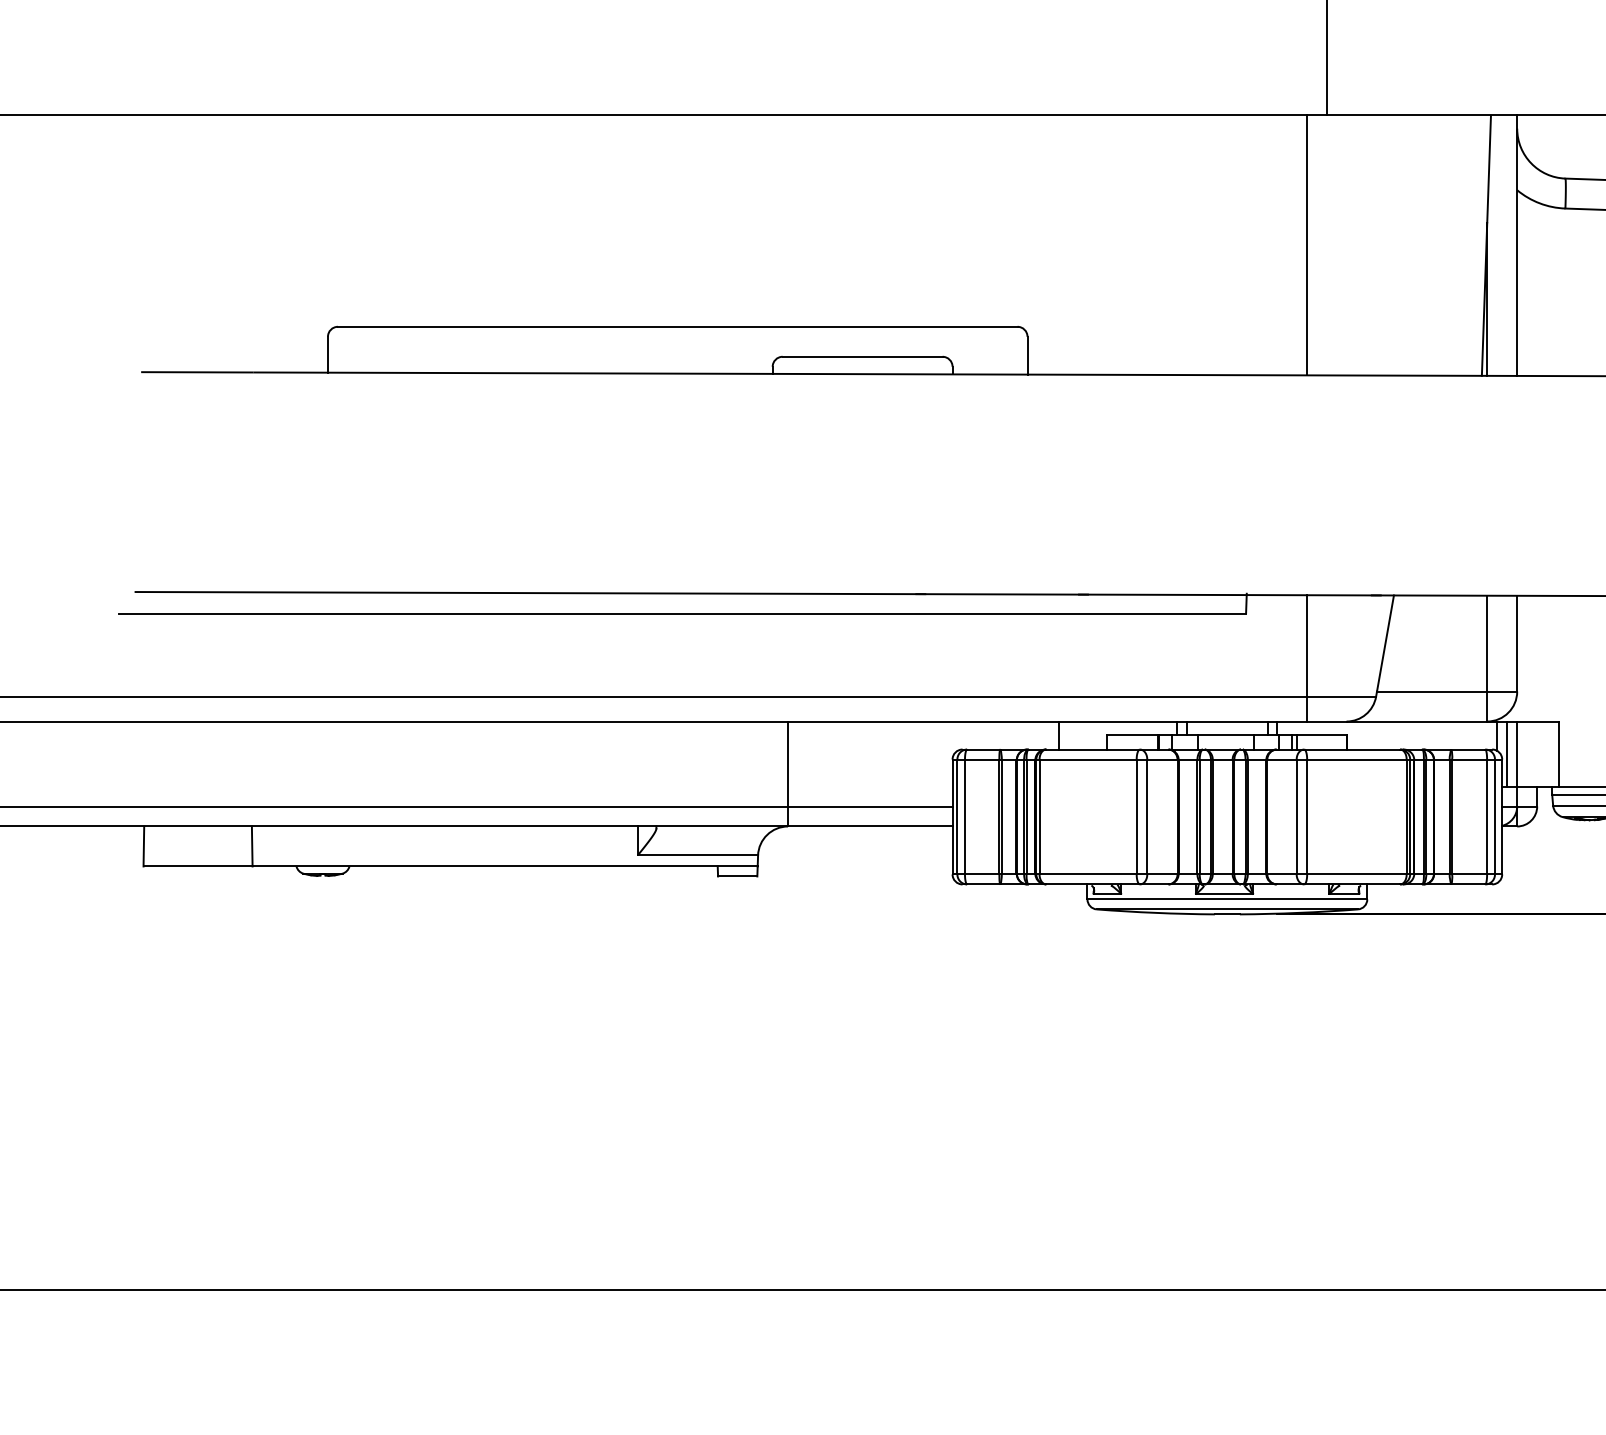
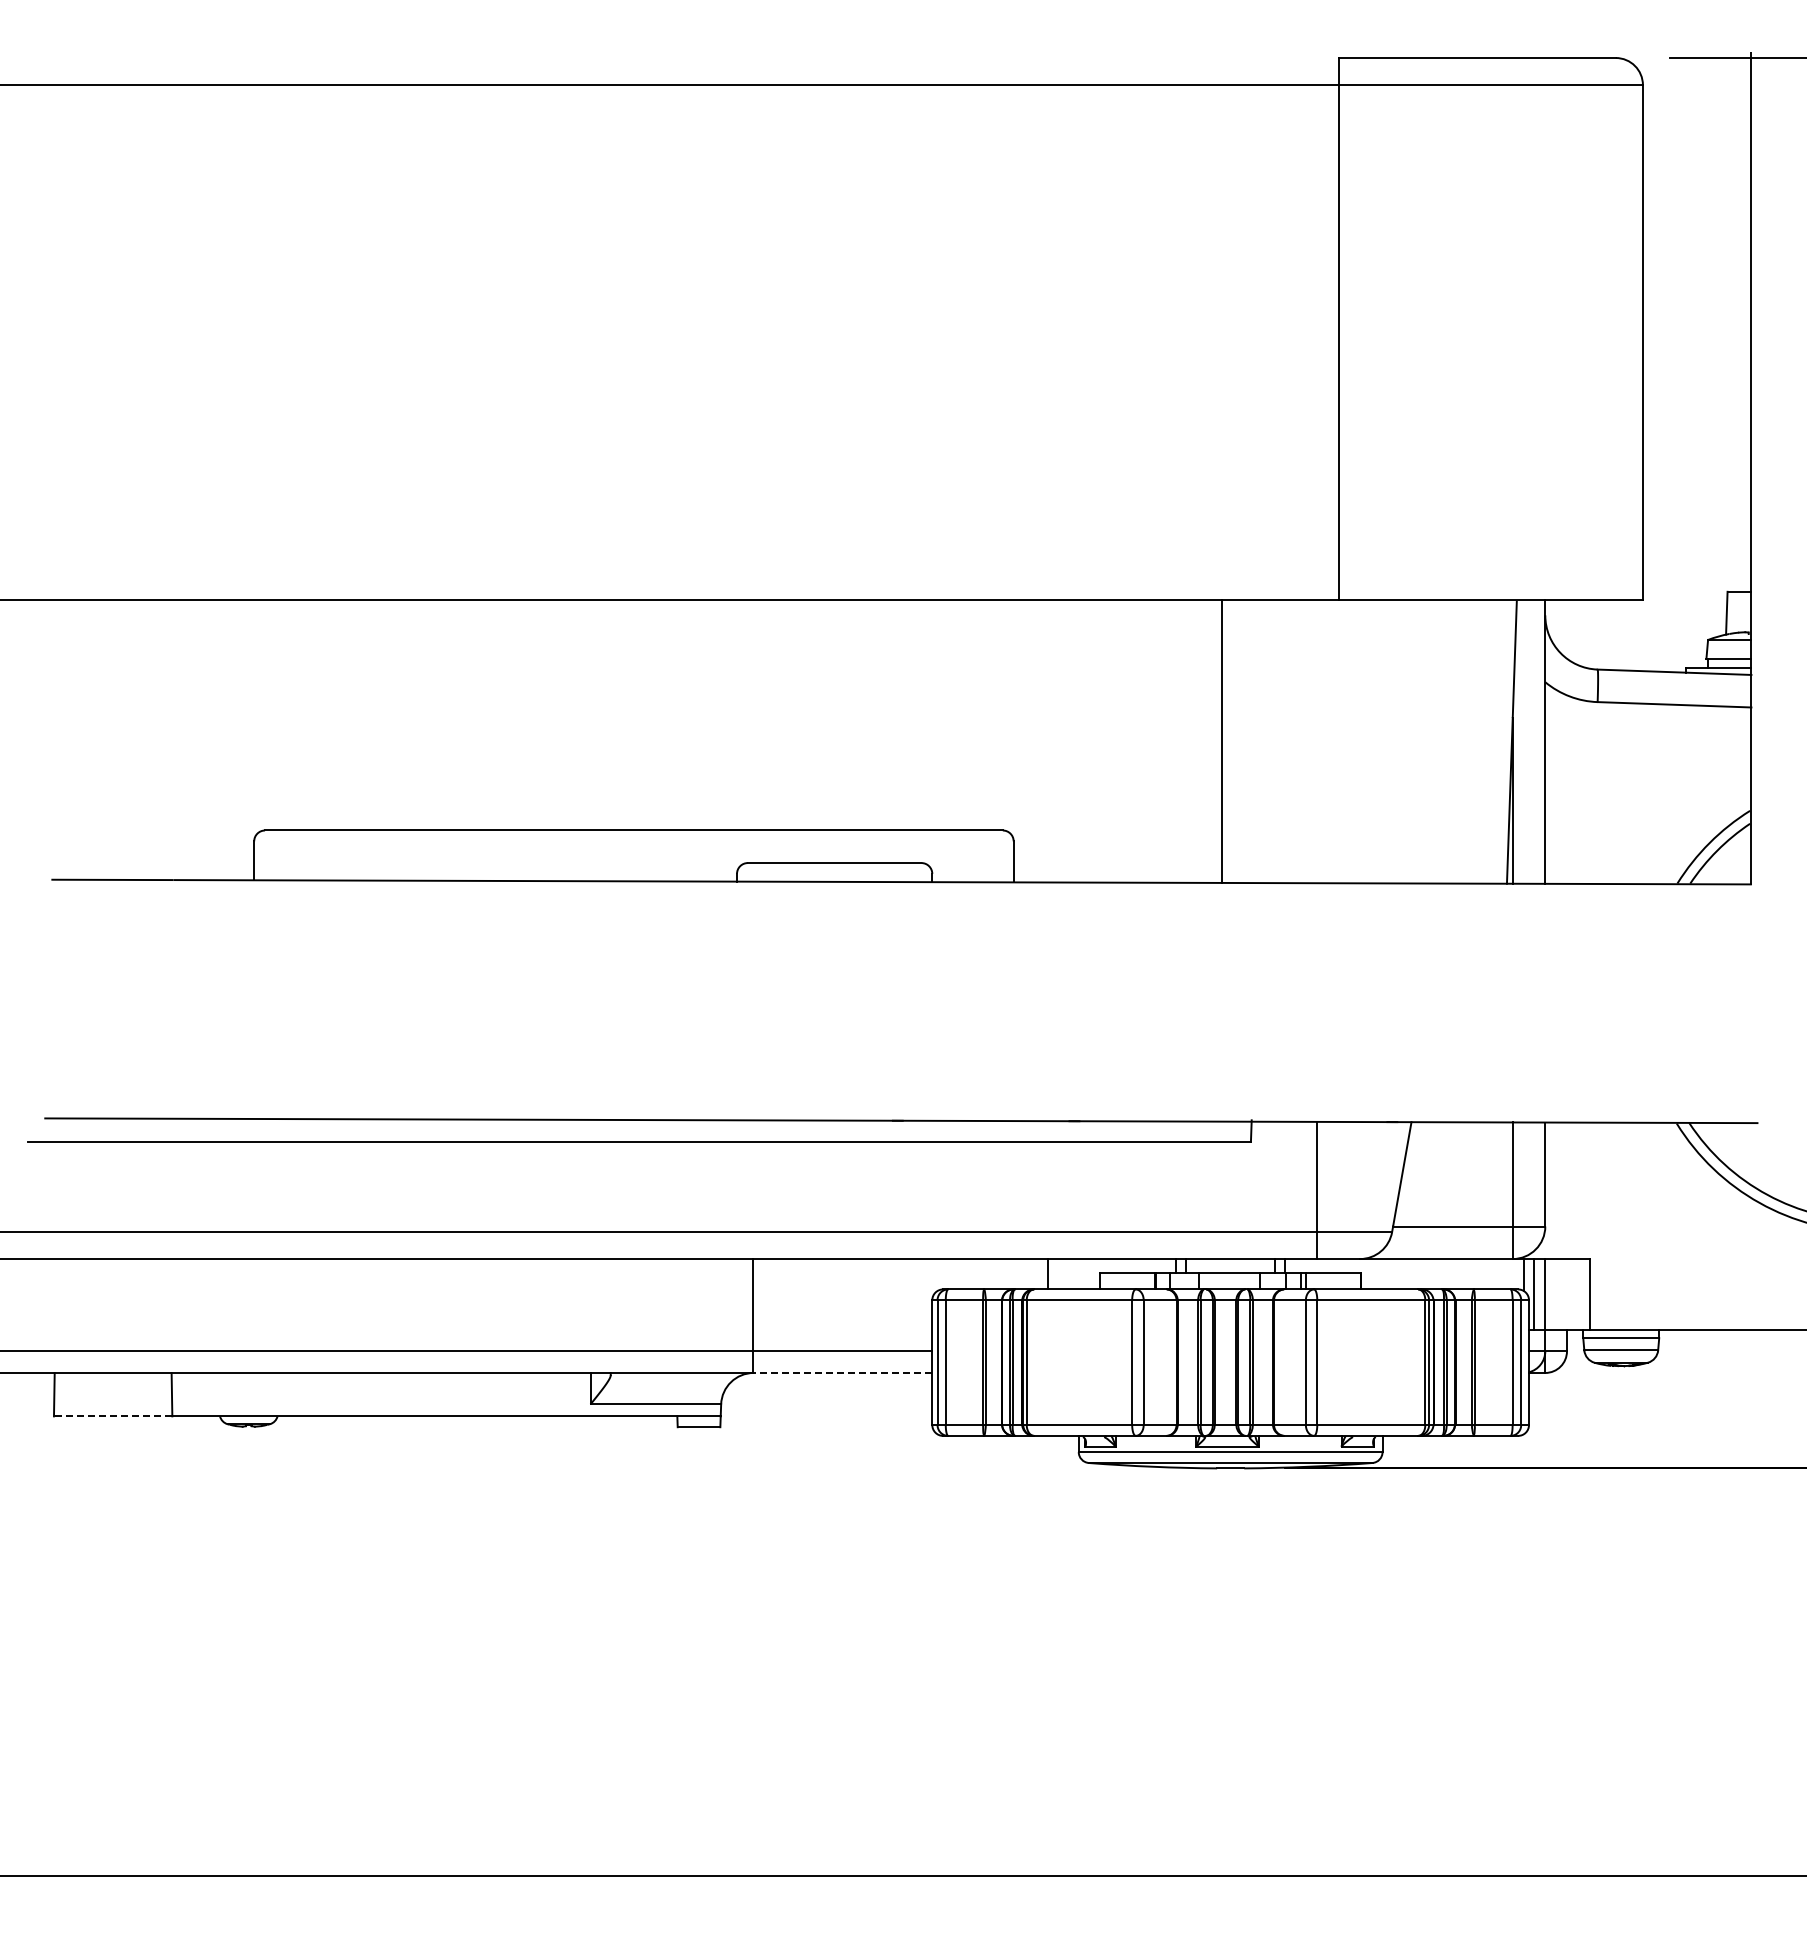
line: (1307, 244) -> (1222, 741), moved
line: (869, 826) -> (842, 1372), solid -> dashed
line: (197, 866) -> (112, 1416), solid -> dashed

